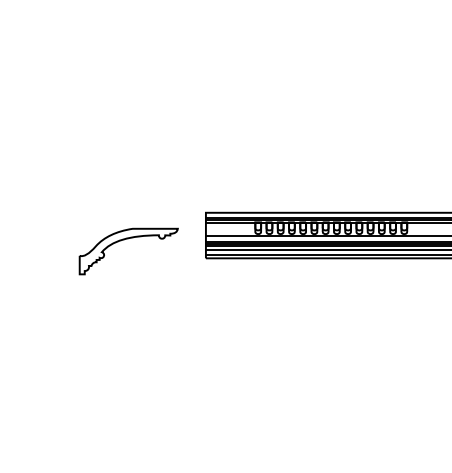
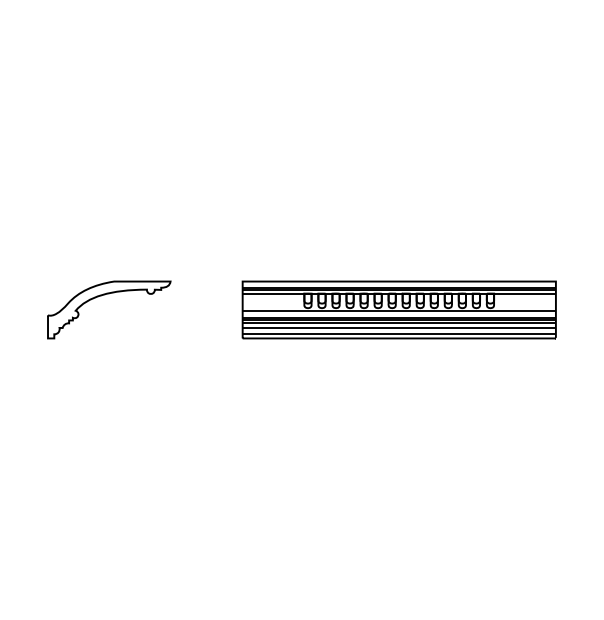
part: (125, 239) -> (105, 295), moved

